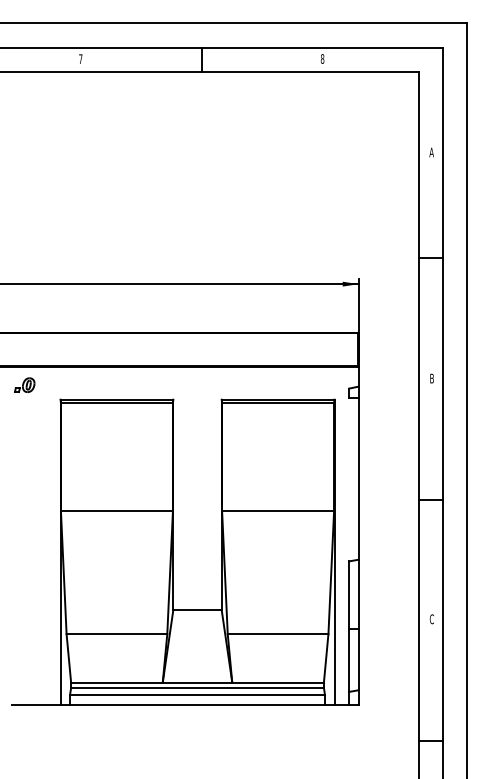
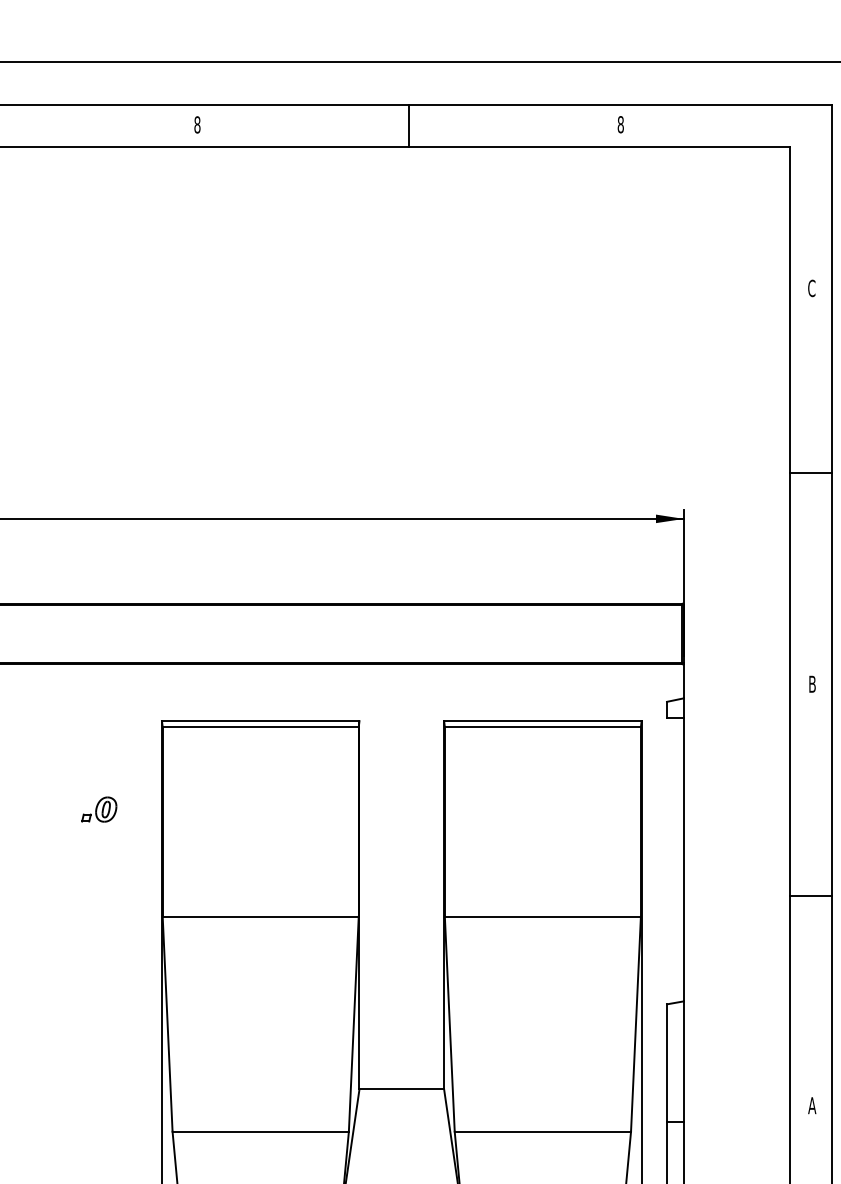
text: (80, 58) -> (196, 123), 7 -> 8
text: (431, 152) -> (811, 288), A -> C
part: (24, 384) -> (98, 808), moved
text: (431, 619) -> (811, 1106), C -> A

